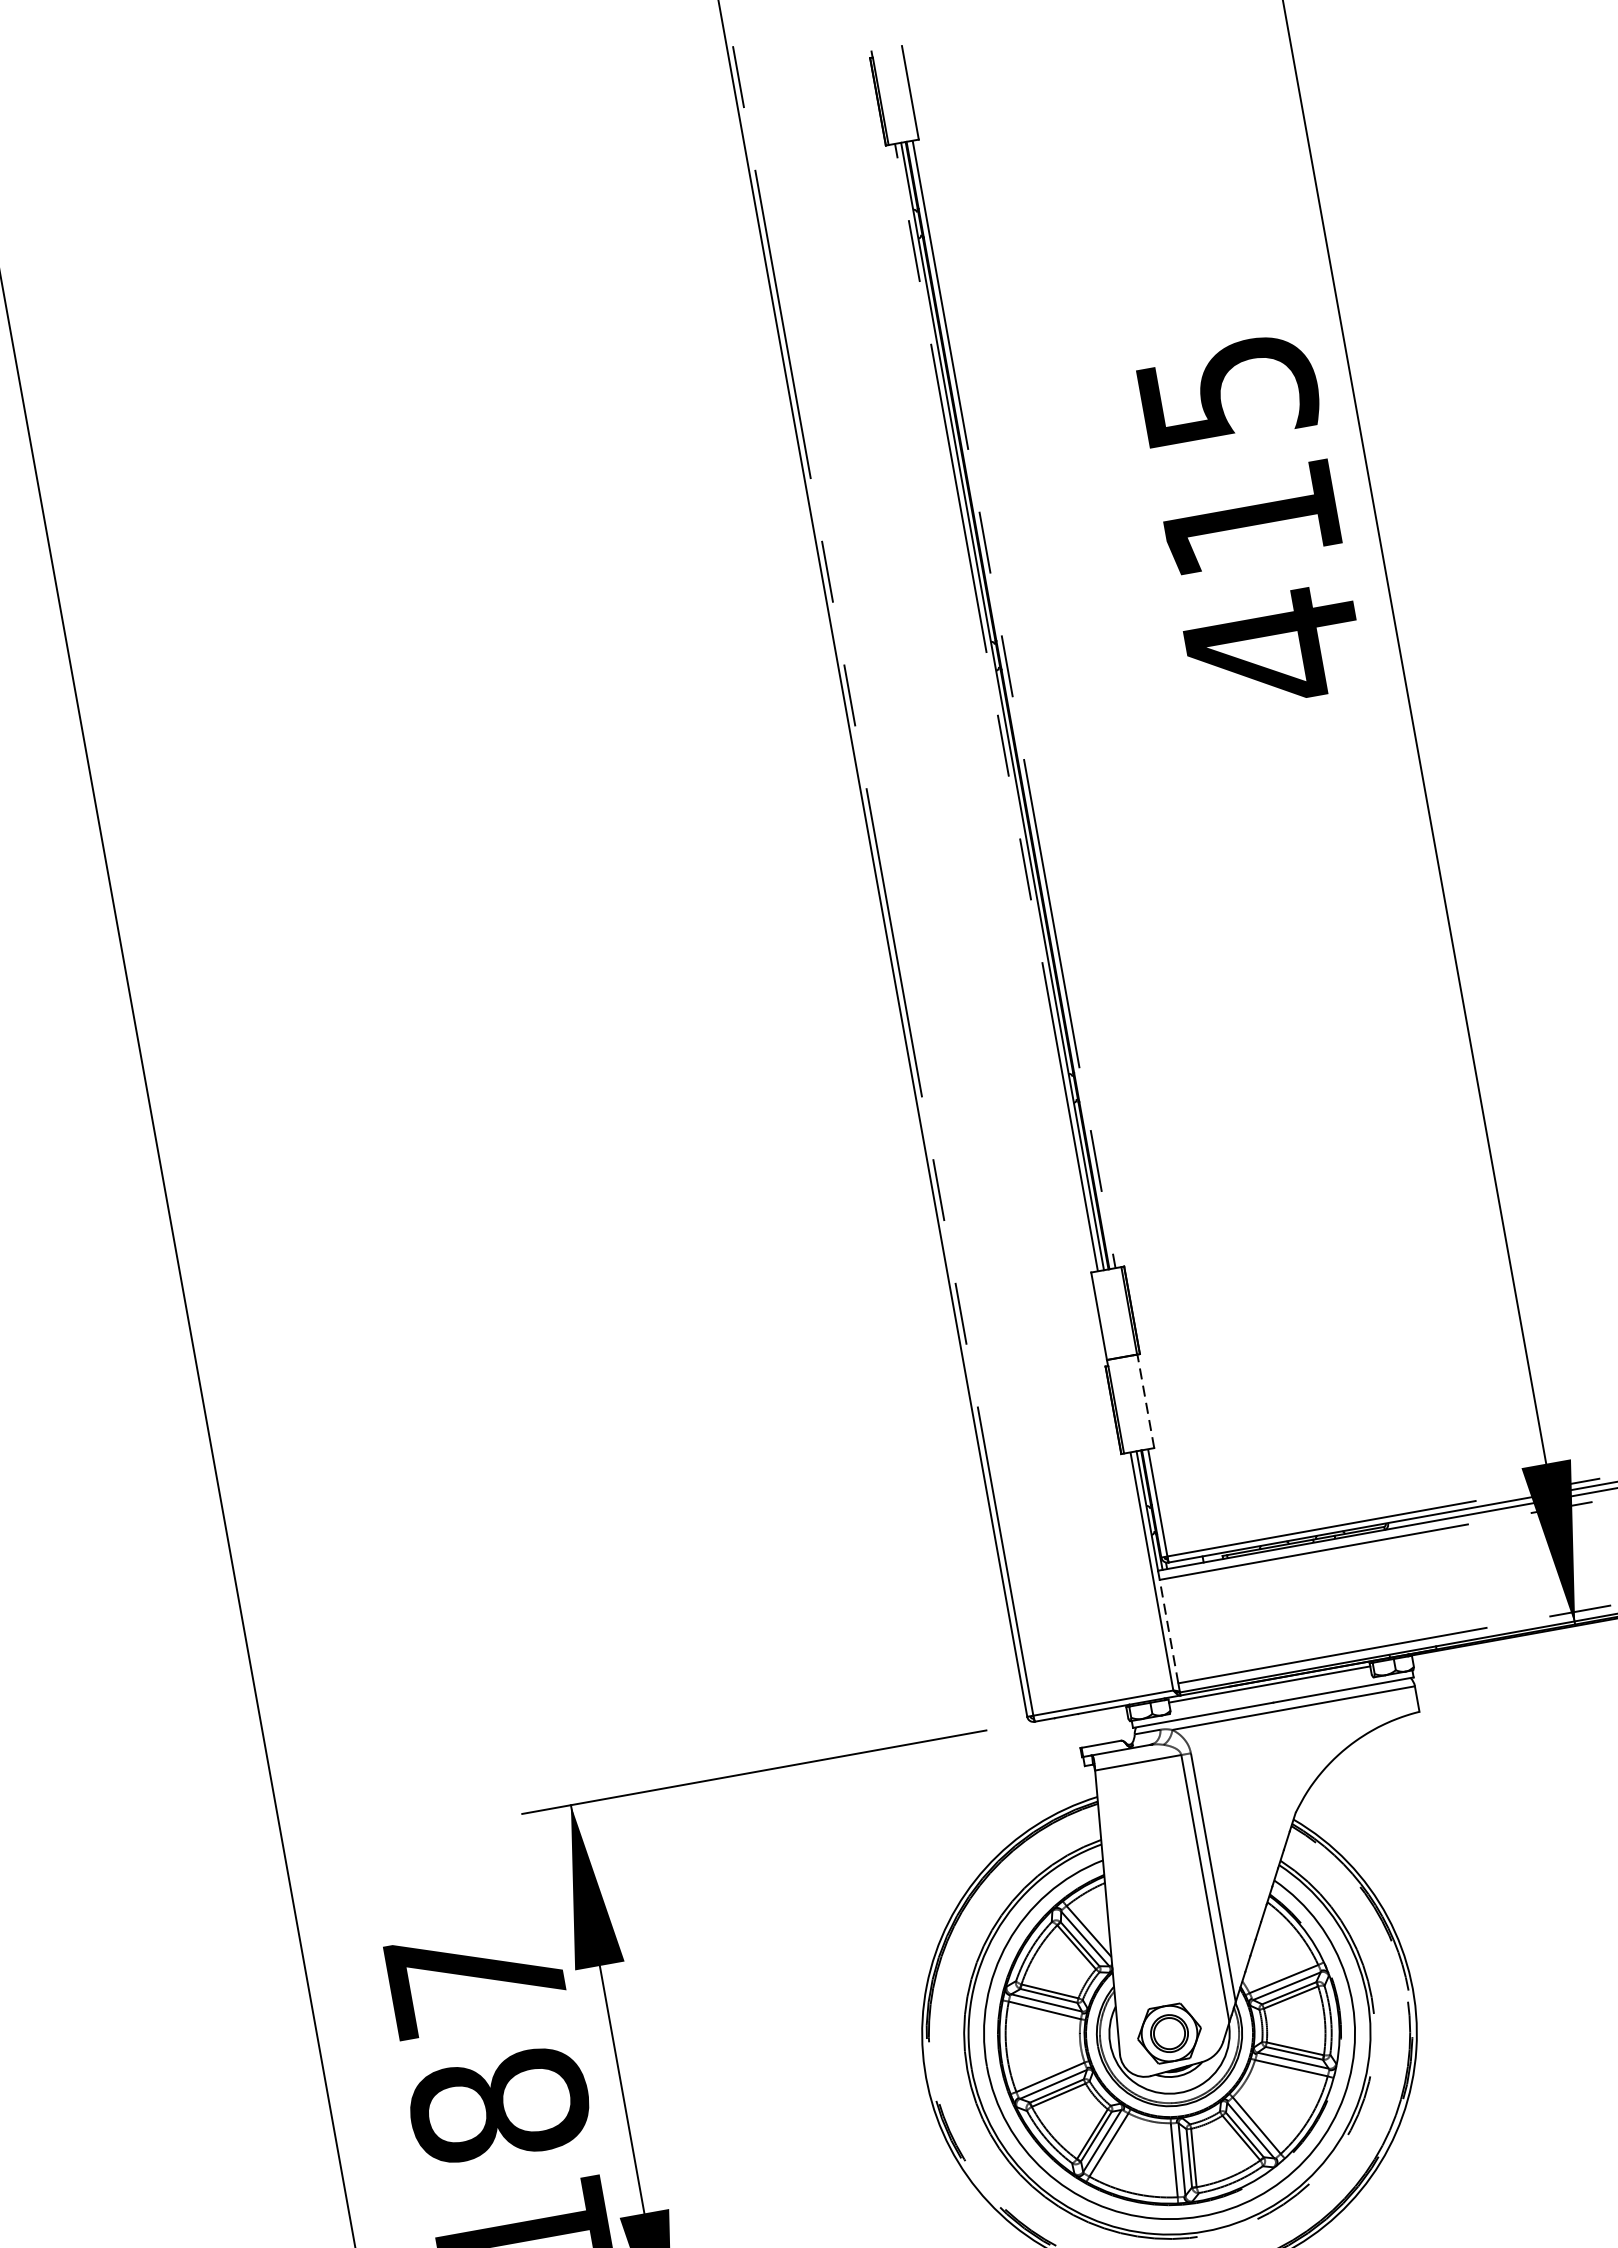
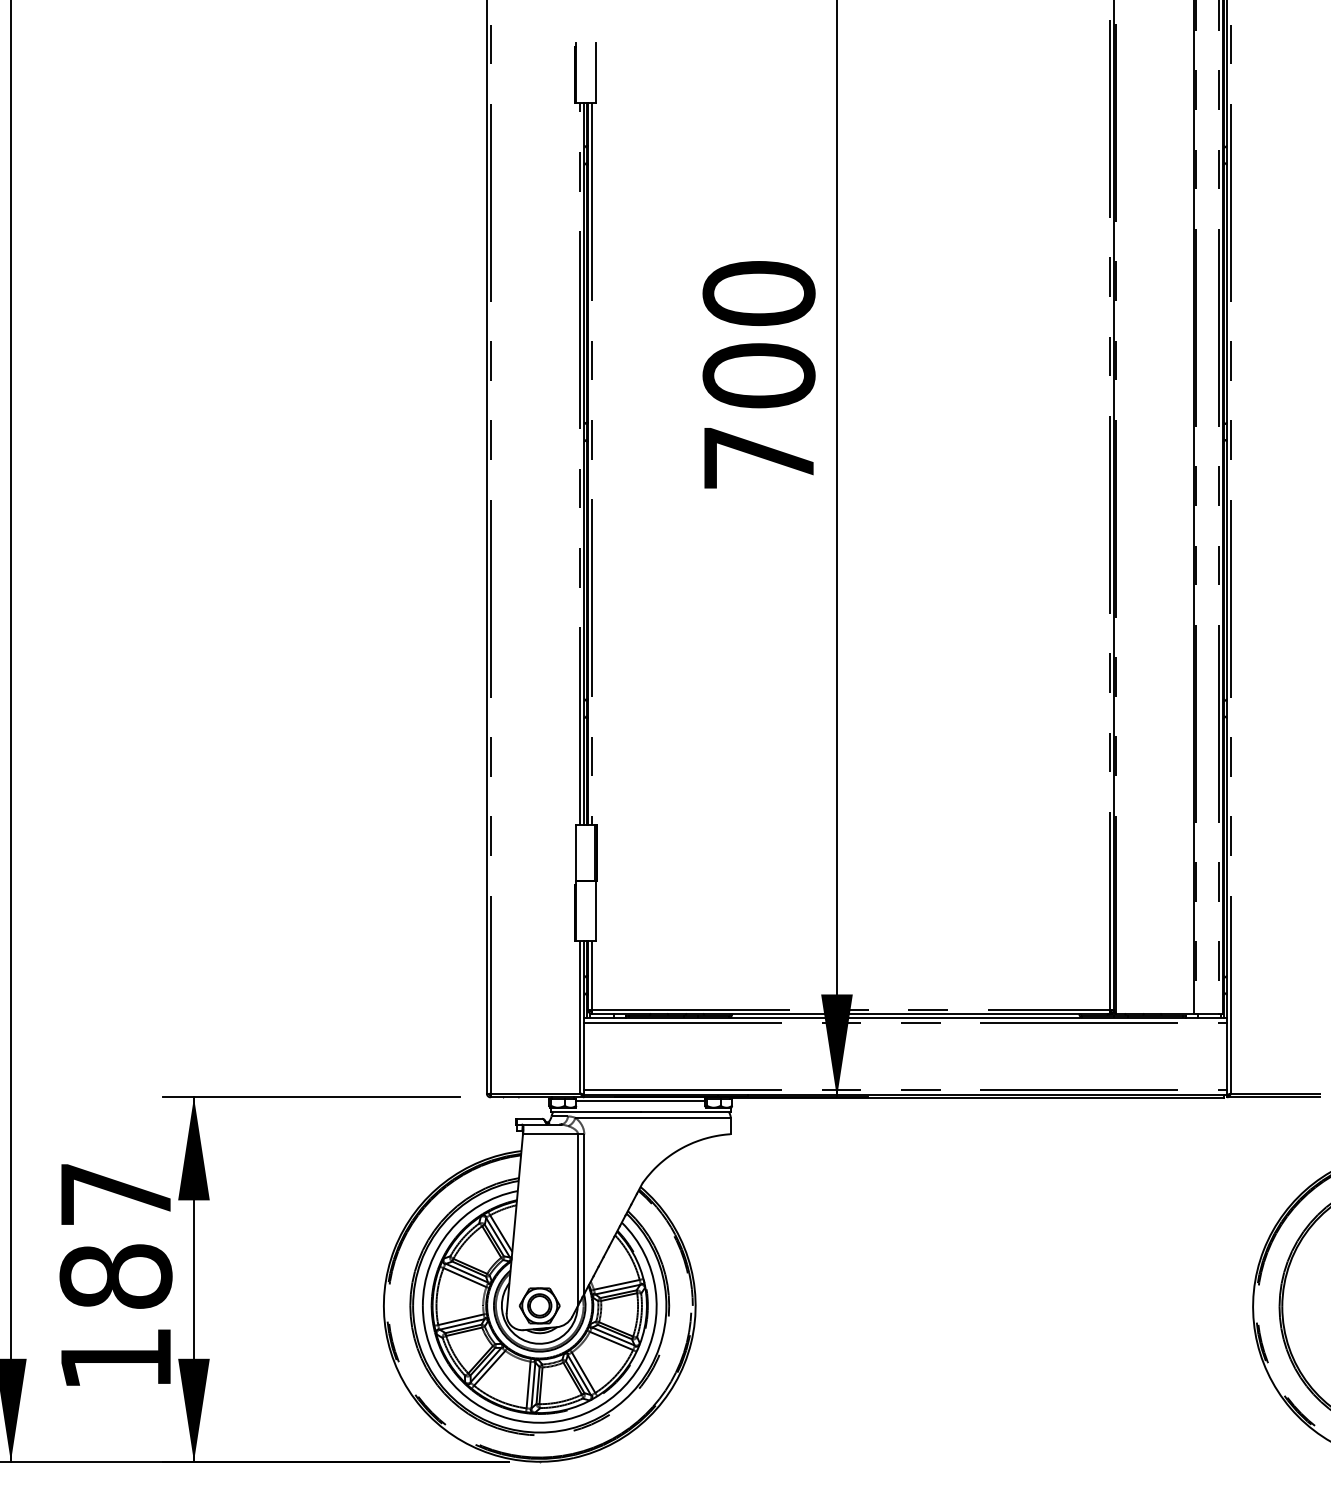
text: (1249, 520) -> (758, 376), 415 -> 700
line: (1145, 1402) -> (595, 911), dashed -> solid
line: (1169, 1631) -> (584, 1056), dashed -> solid

